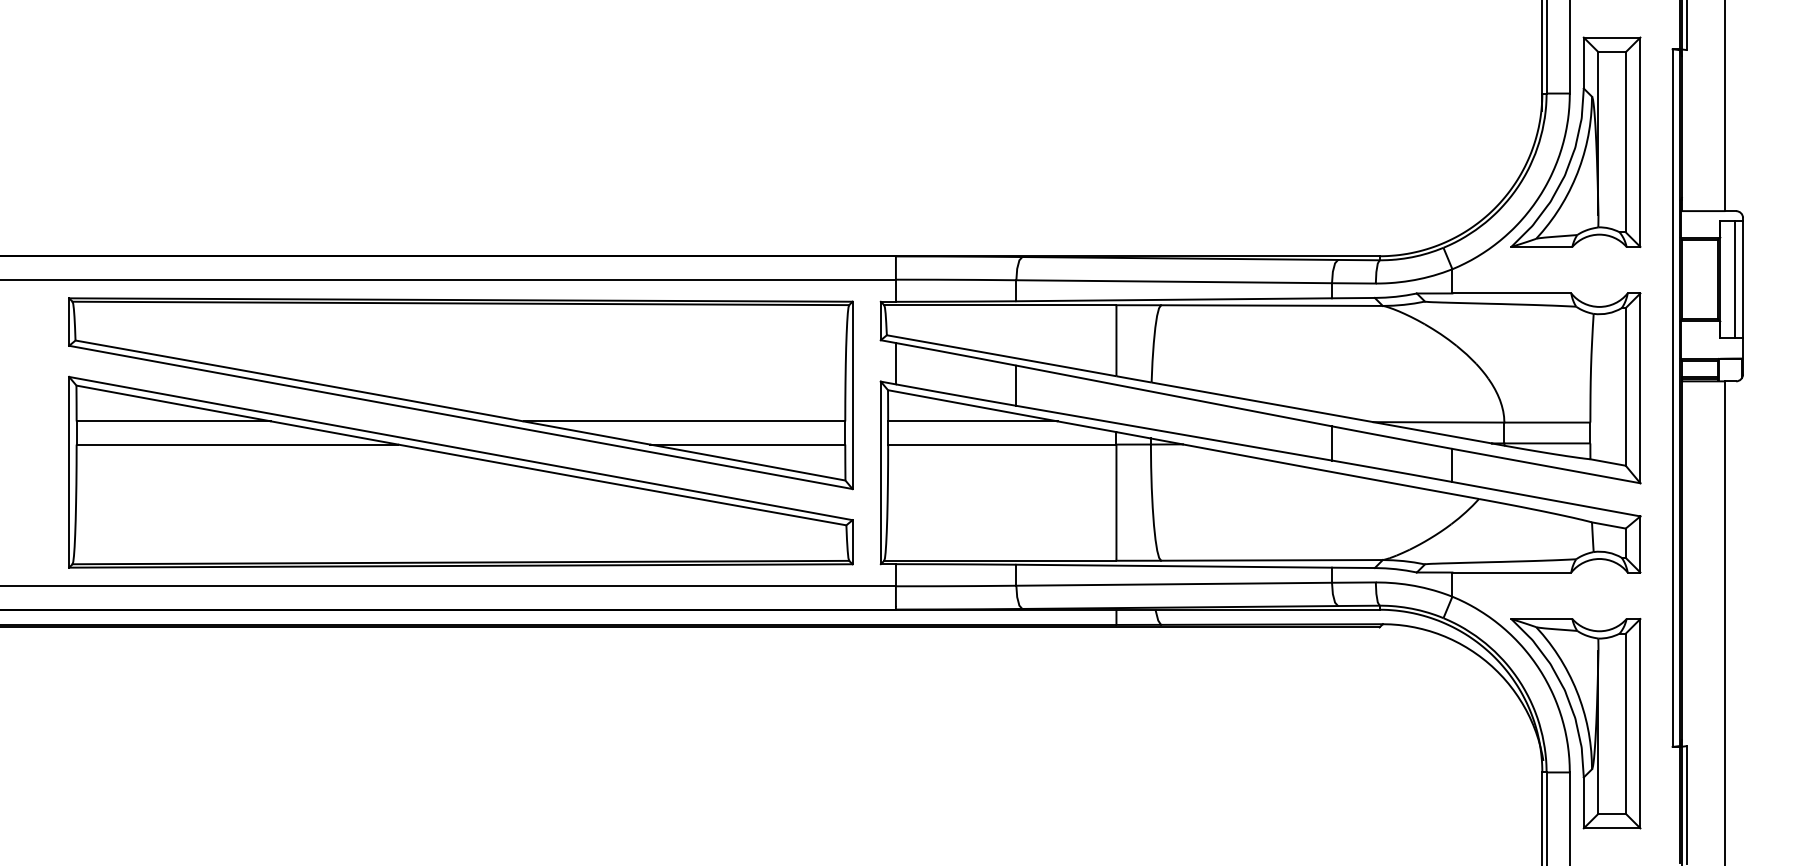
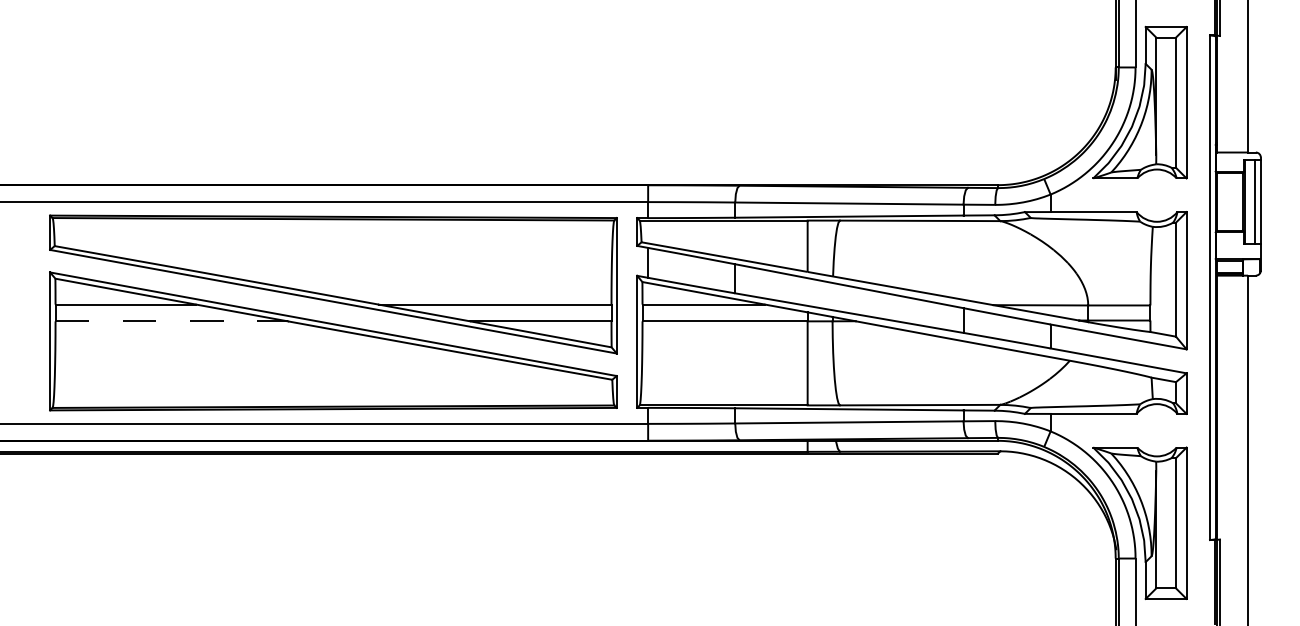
line: (237, 444) -> (171, 321), solid -> dashed

